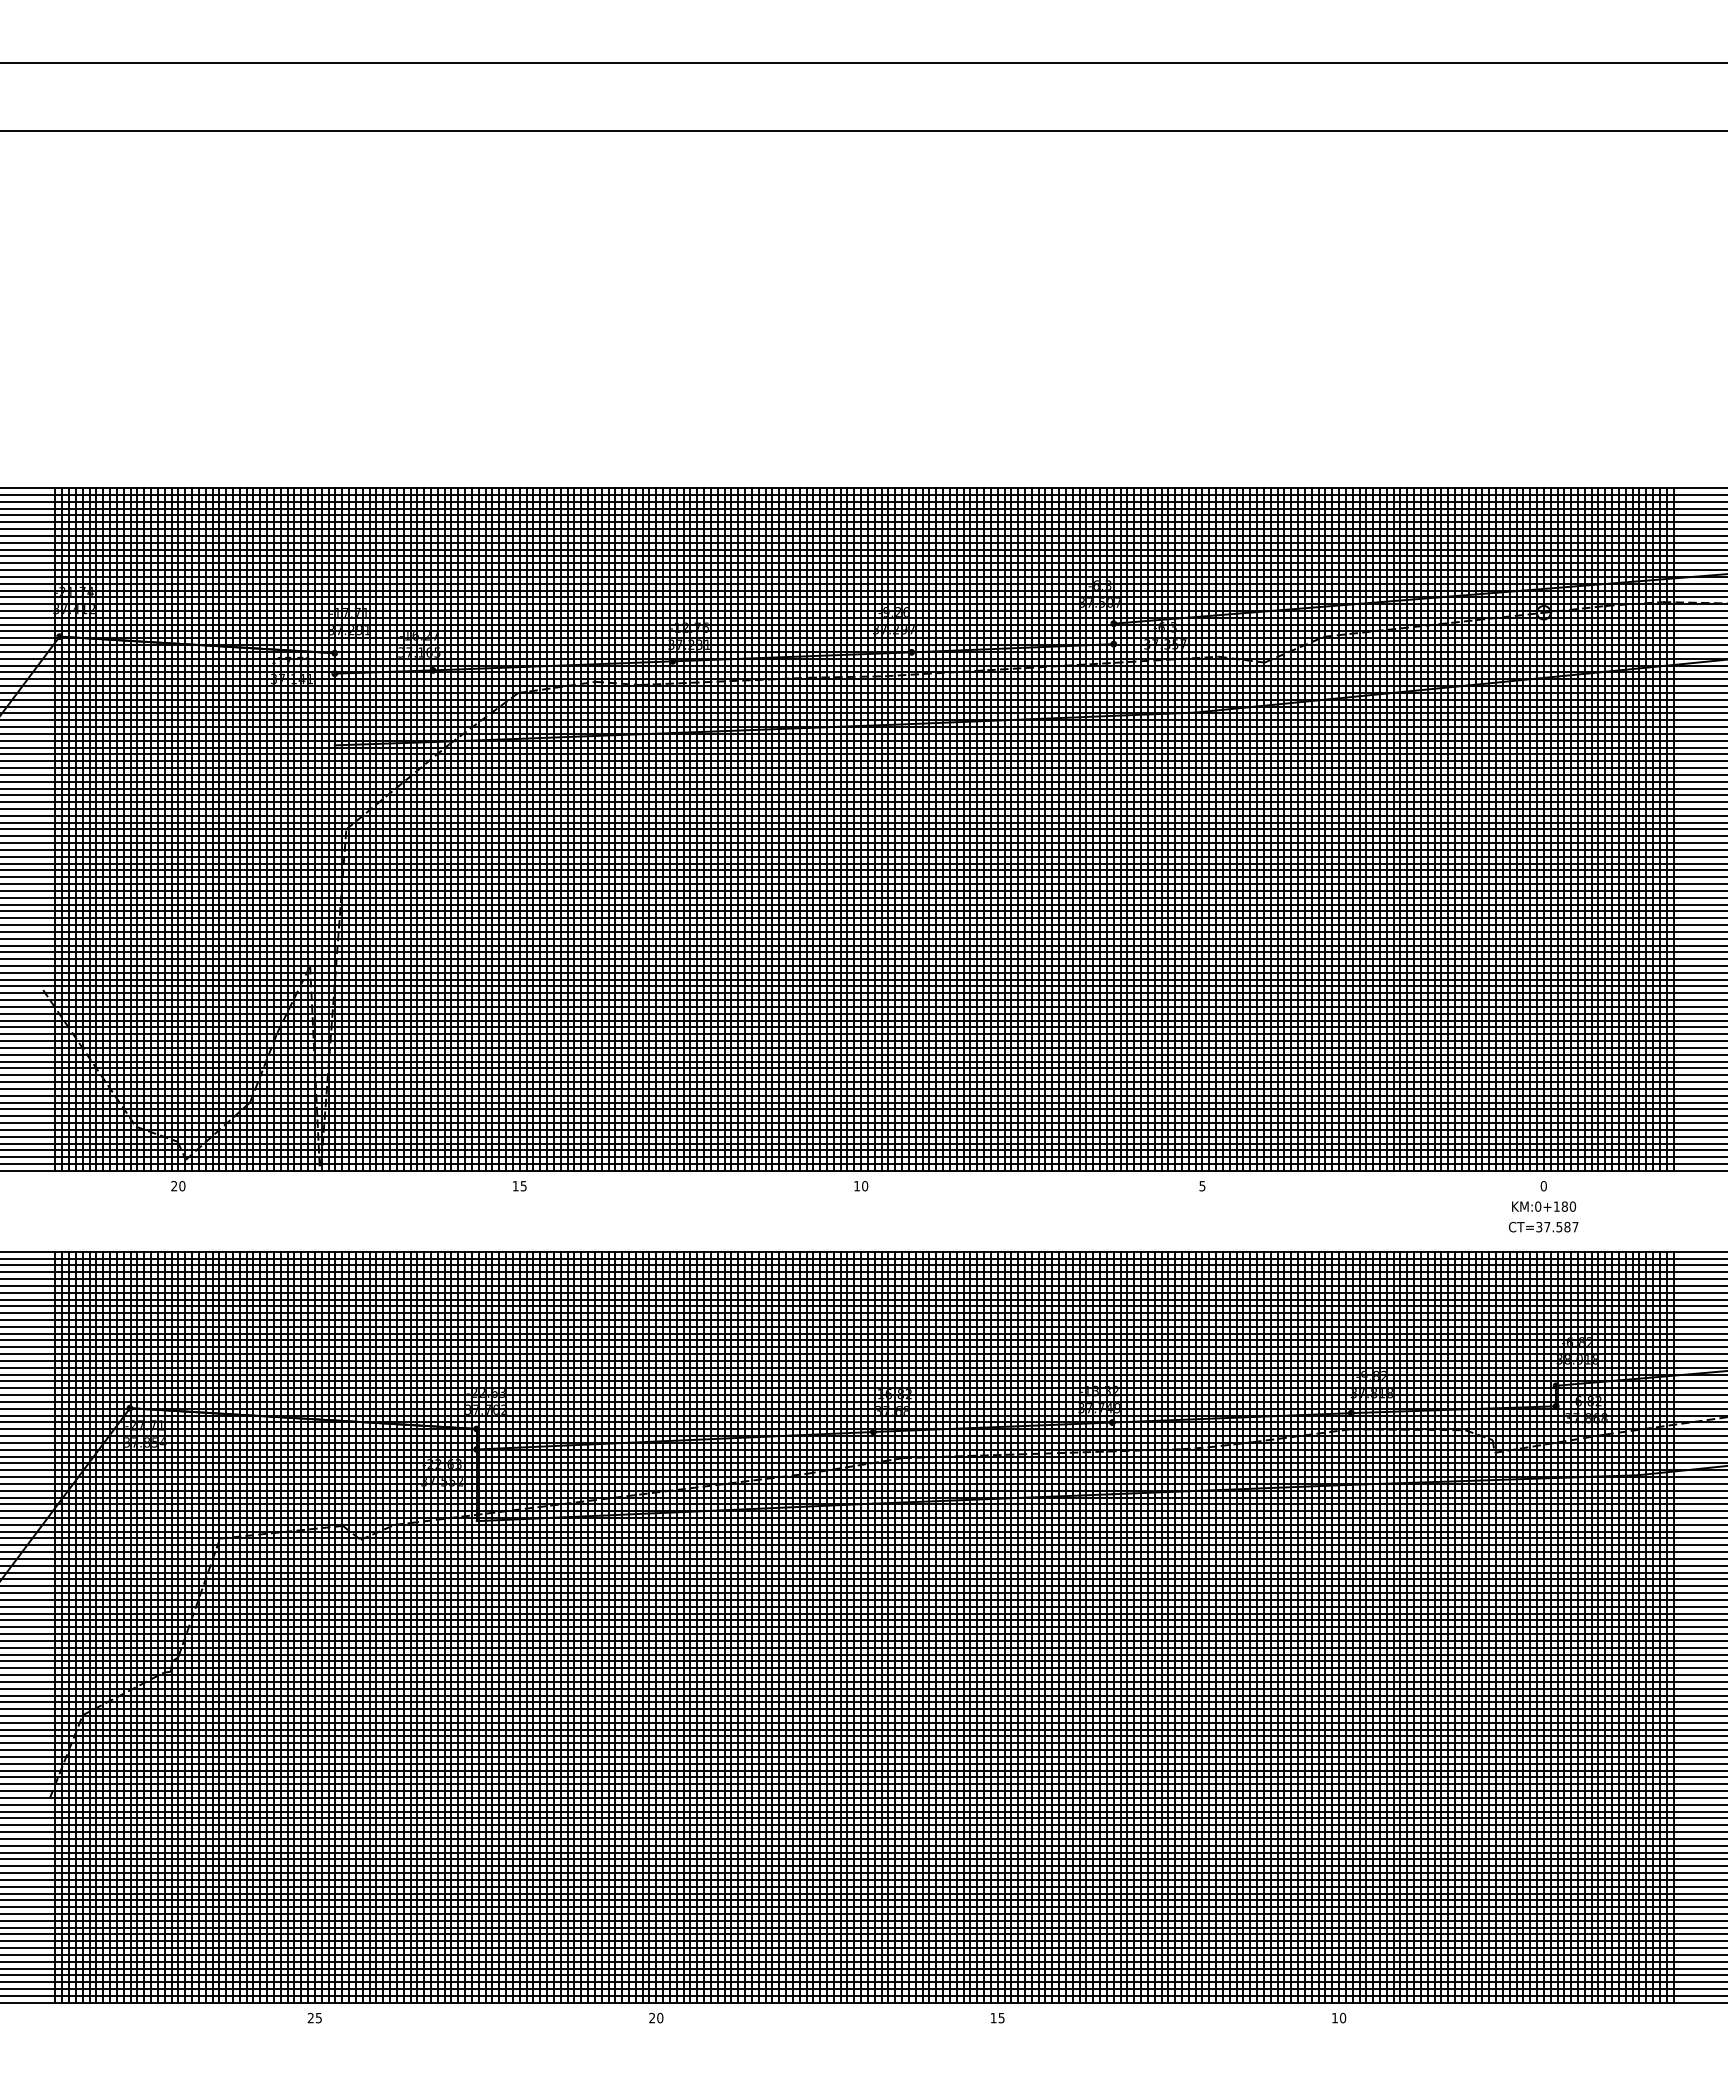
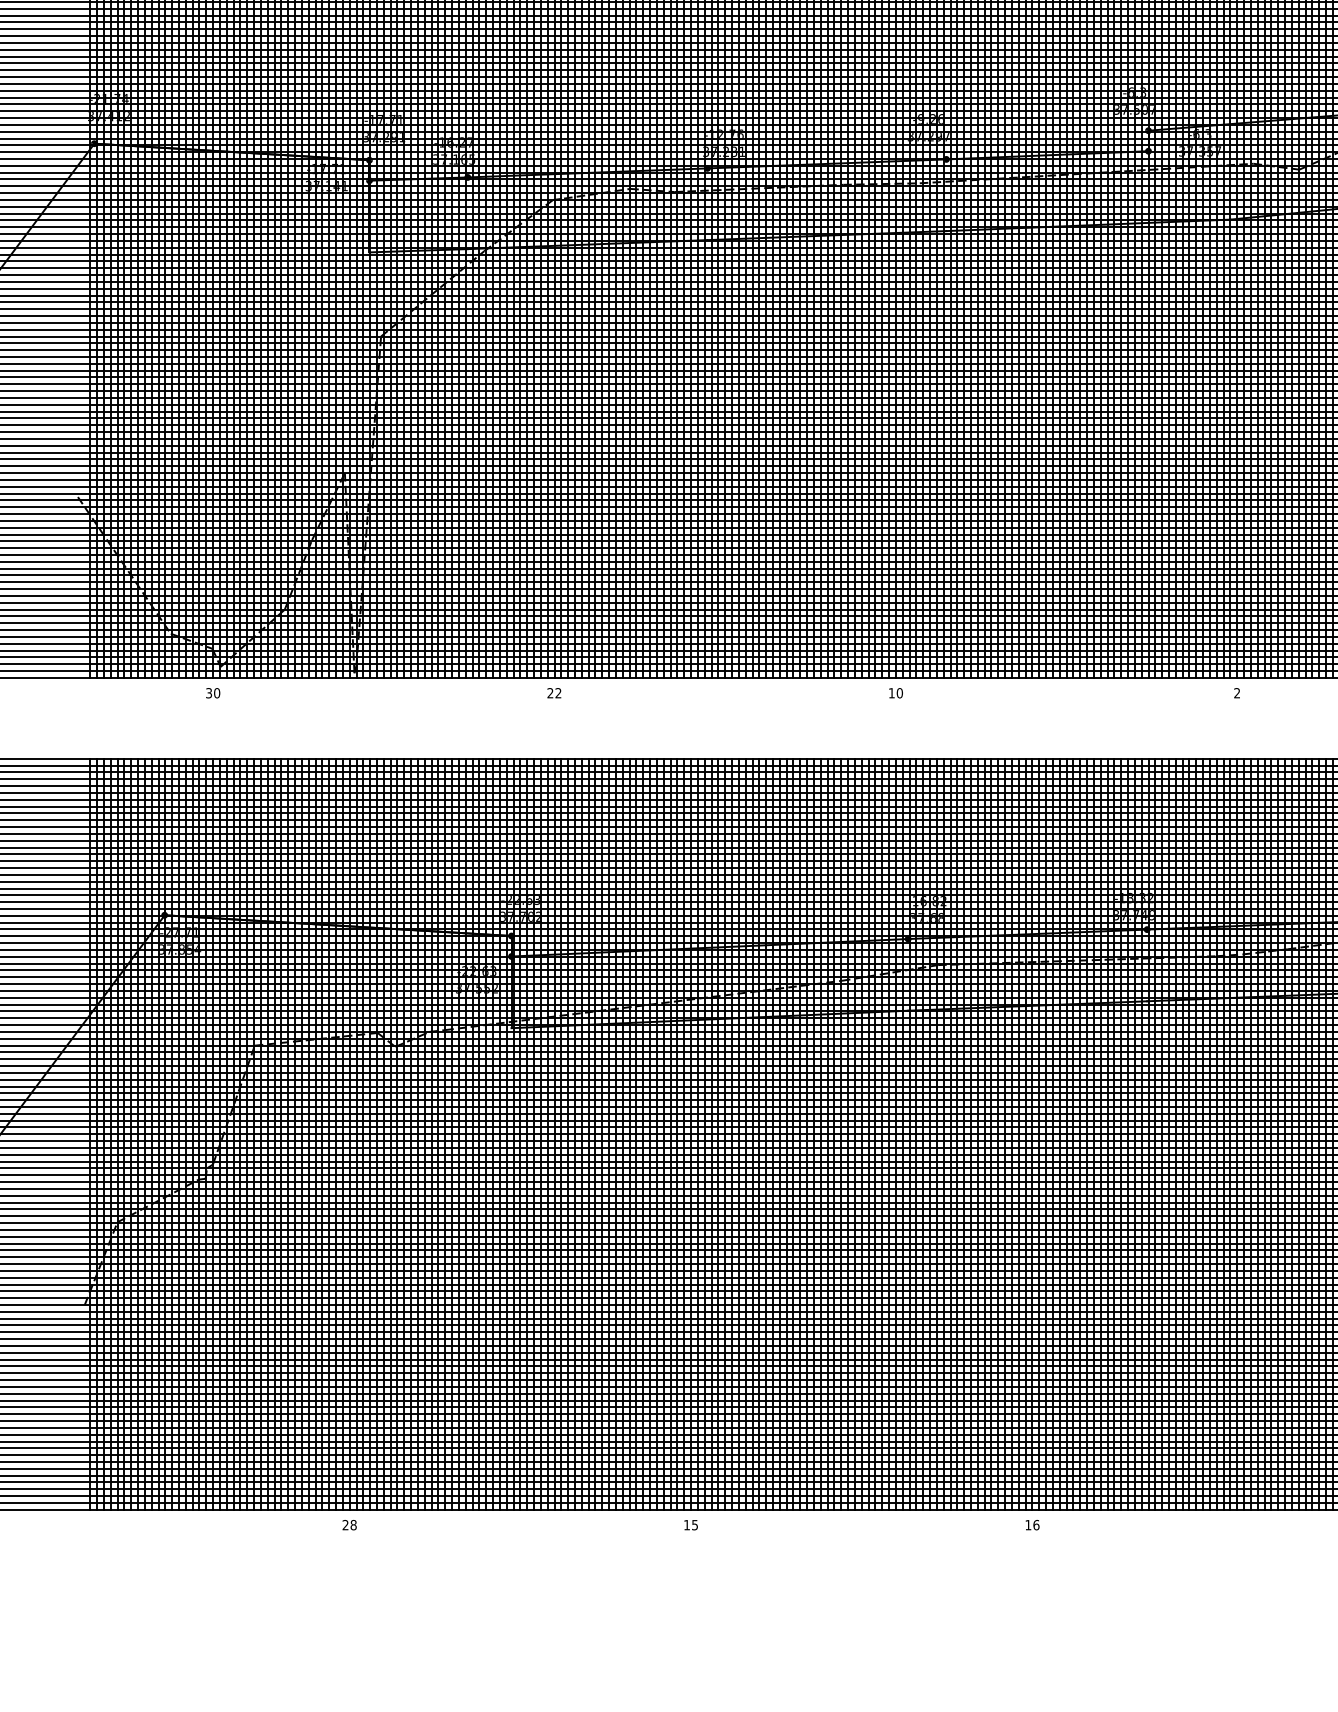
text: (174, 1186) -> (209, 693), 20 -> 30
text: (519, 1186) -> (554, 693), 15 -> 22
text: (1202, 1186) -> (1237, 693), 5 -> 2
text: (318, 2017) -> (353, 1524), 25 -> 28
text: (656, 2017) -> (691, 1524), 20 -> 15
text: (1001, 2017) -> (1036, 1524), 15 -> 16

